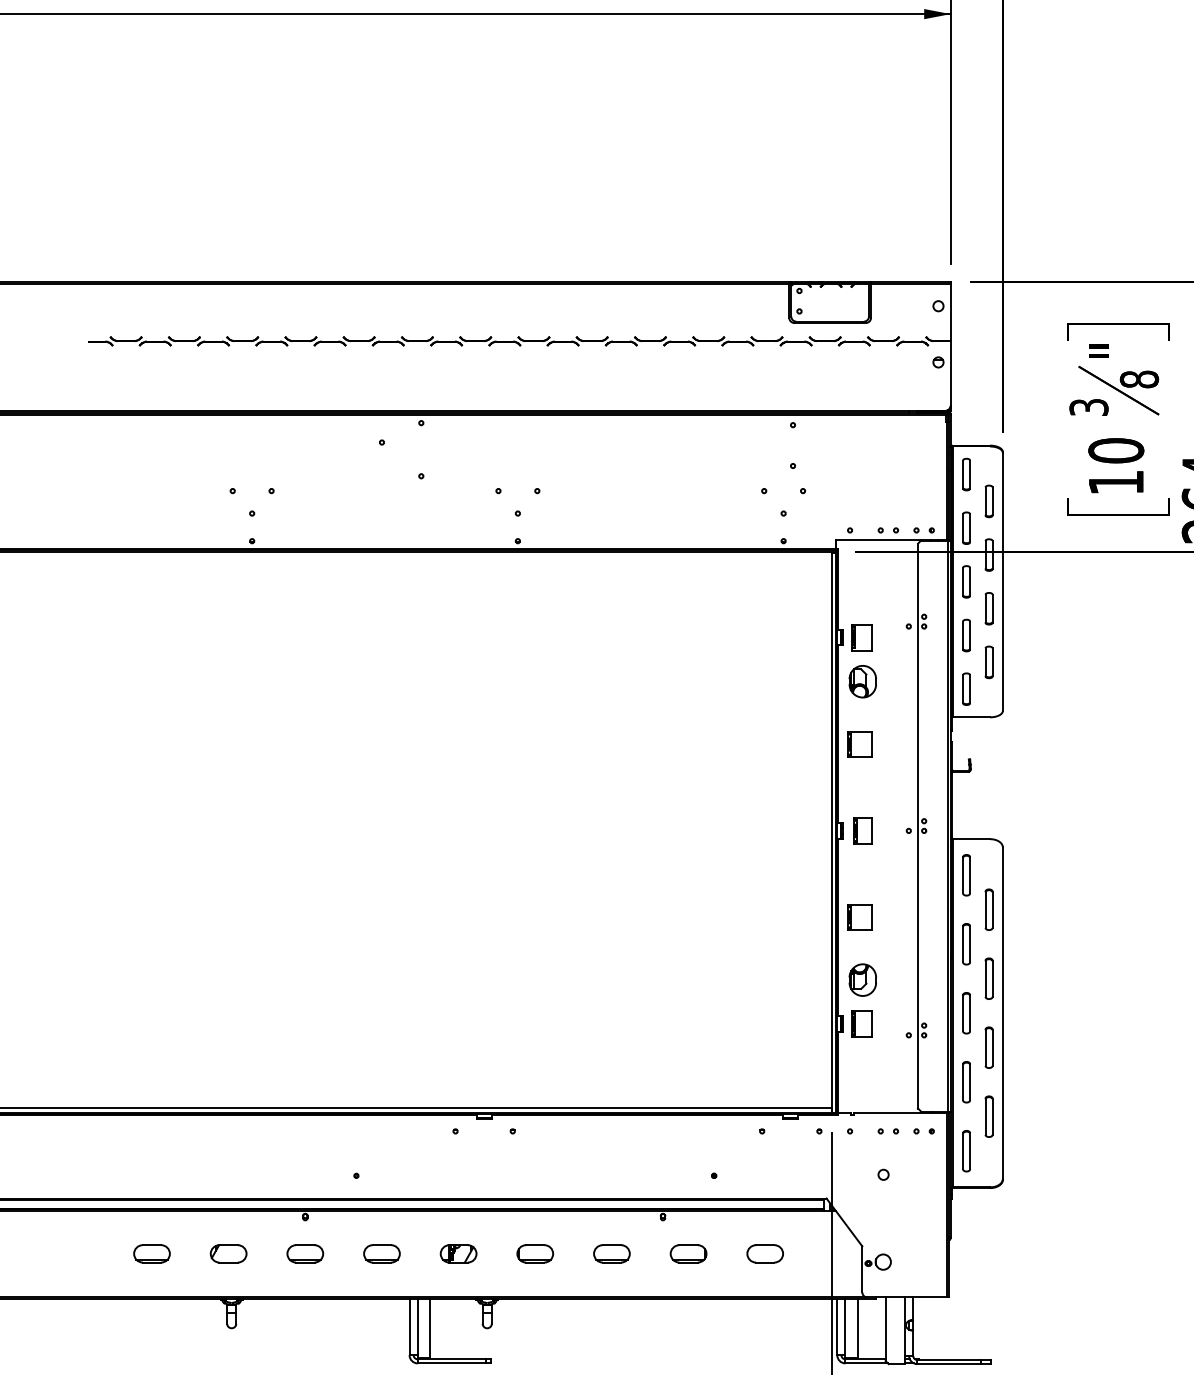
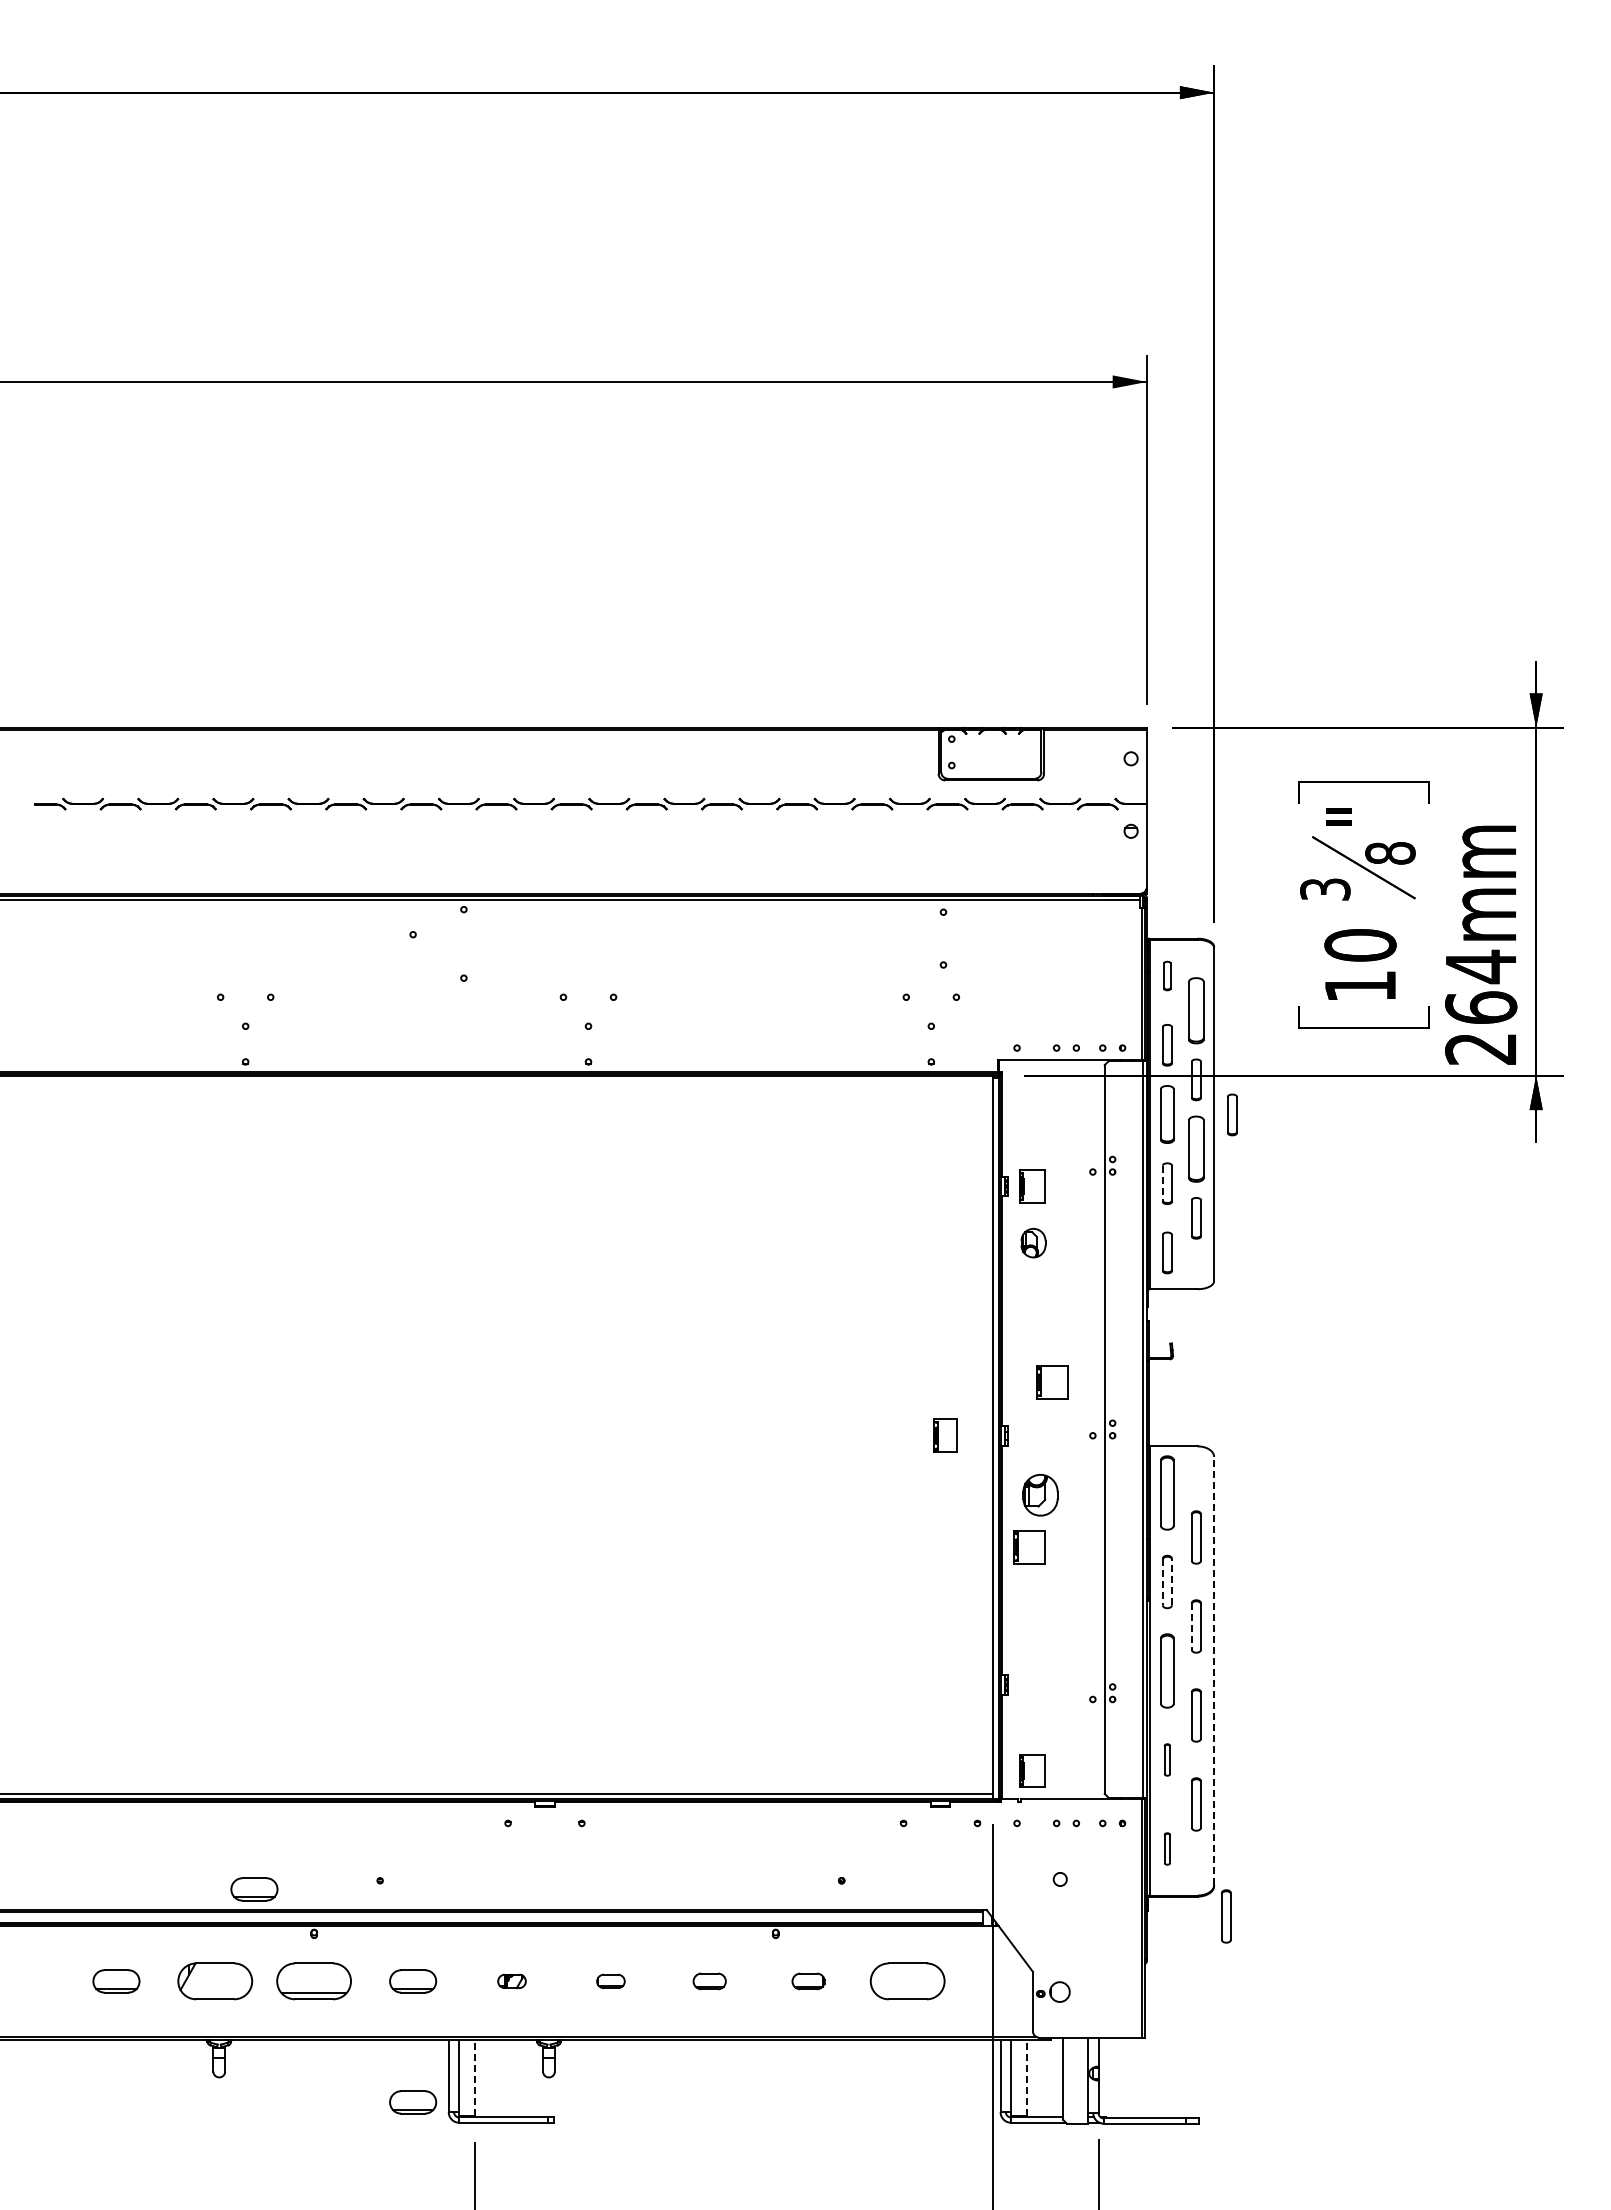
part: (966, 474) -> (1167, 975), size x0.7
part: (989, 501) -> (1196, 1010), size x1.6
part: (966, 581) -> (1167, 1114), size x1.4
part: (1017, 581) -> (1232, 1114), added
part: (989, 608) -> (1196, 1148), size x1.6
line: (962, 636) -> (1162, 1184), solid -> dashed
part: (862, 681) -> (1033, 1242), size x0.7
part: (859, 744) -> (1052, 1382), moved
part: (862, 830) -> (945, 1435), moved
part: (966, 874) -> (1167, 1492), size x1.4
line: (970, 943) -> (1172, 1581), solid -> dashed
line: (962, 944) -> (1162, 1582), solid -> dashed
line: (985, 978) -> (1191, 1626), solid -> dashed
part: (862, 980) -> (1040, 1495), moved
part: (966, 1012) -> (1167, 1670), size x1.4
line: (1003, 1012) -> (1214, 1670), solid -> dashed
part: (862, 1023) -> (1032, 1770), moved
part: (966, 1081) -> (1167, 1759), size x0.6
part: (966, 1150) -> (1167, 1848), size x0.6
part: (259, 1182) -> (254, 1889), added
part: (1012, 1203) -> (1226, 1916), added
part: (228, 1253) -> (215, 1981), size x1.6
part: (305, 1253) -> (314, 1981), size x1.6
part: (458, 1253) -> (511, 1981), size x0.6
part: (534, 1253) -> (610, 1981), size x0.6
part: (611, 1253) -> (709, 1981), size x0.7
part: (688, 1253) -> (808, 1981), size x0.7
part: (765, 1253) -> (907, 1981), size x1.6
line: (430, 1328) -> (475, 2077), solid -> dashed
line: (857, 1328) -> (1026, 2077), solid -> dashed
part: (382, 1347) -> (413, 2102), added

